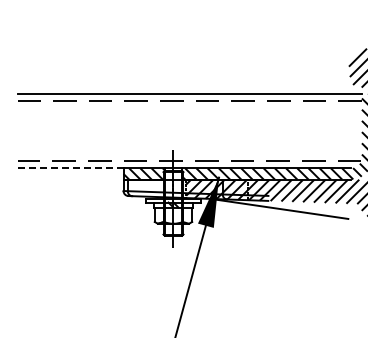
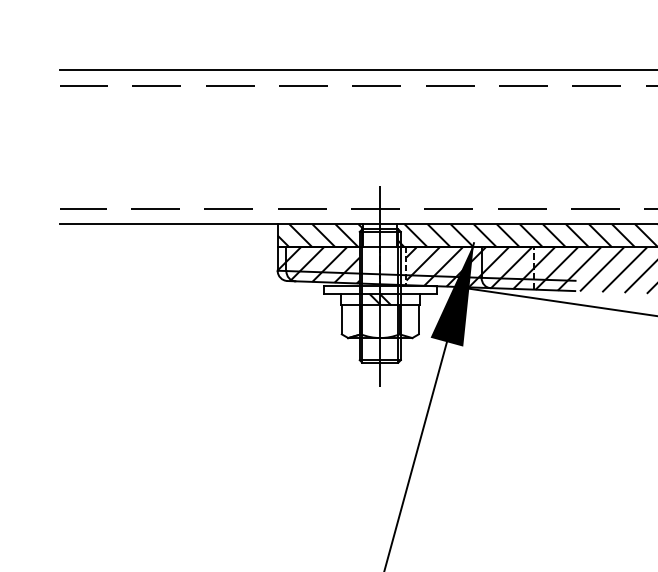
line: (70, 168) -> (168, 224), dashed -> solid
hatch: (143, 188) -> (318, 265), added

